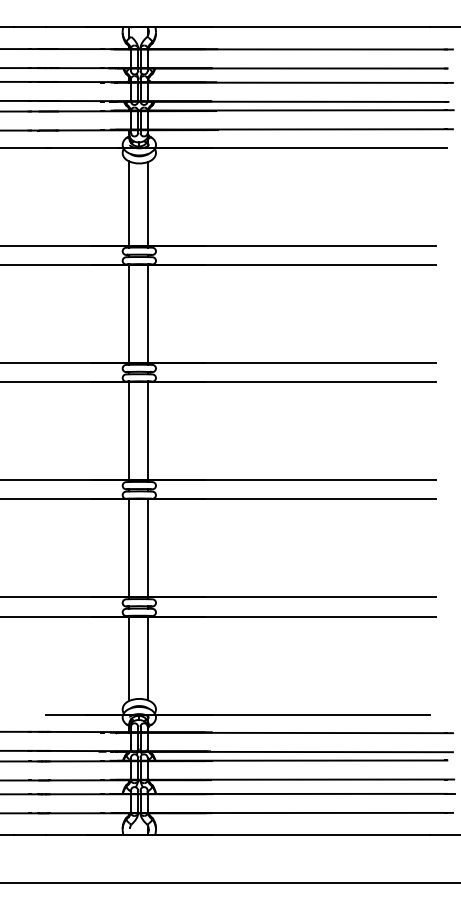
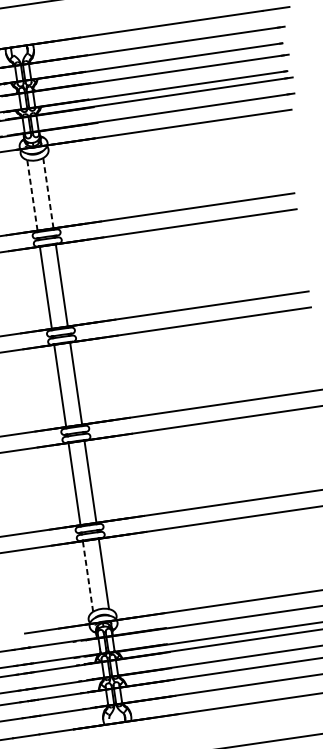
line: (129, 203) -> (32, 195), solid -> dashed
line: (148, 203) -> (48, 192), solid -> dashed
line: (129, 657) -> (88, 575), solid -> dashed

